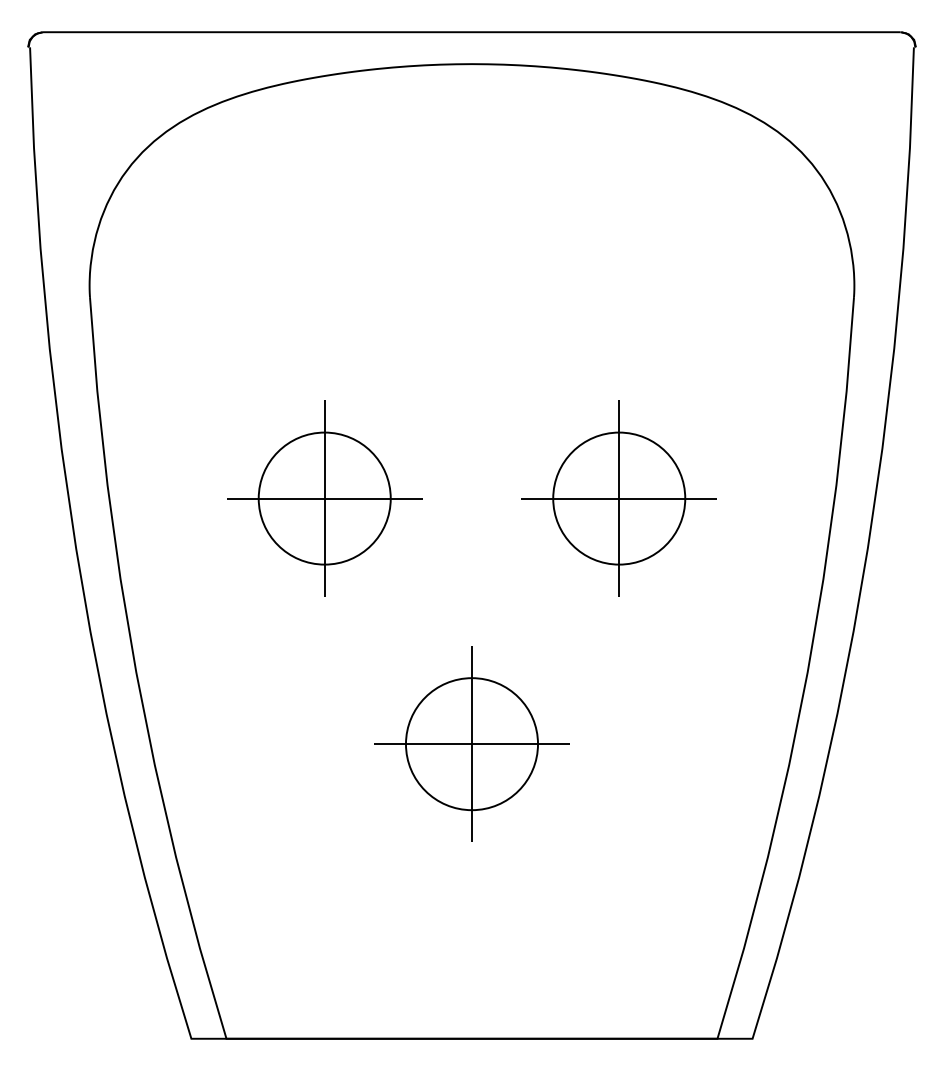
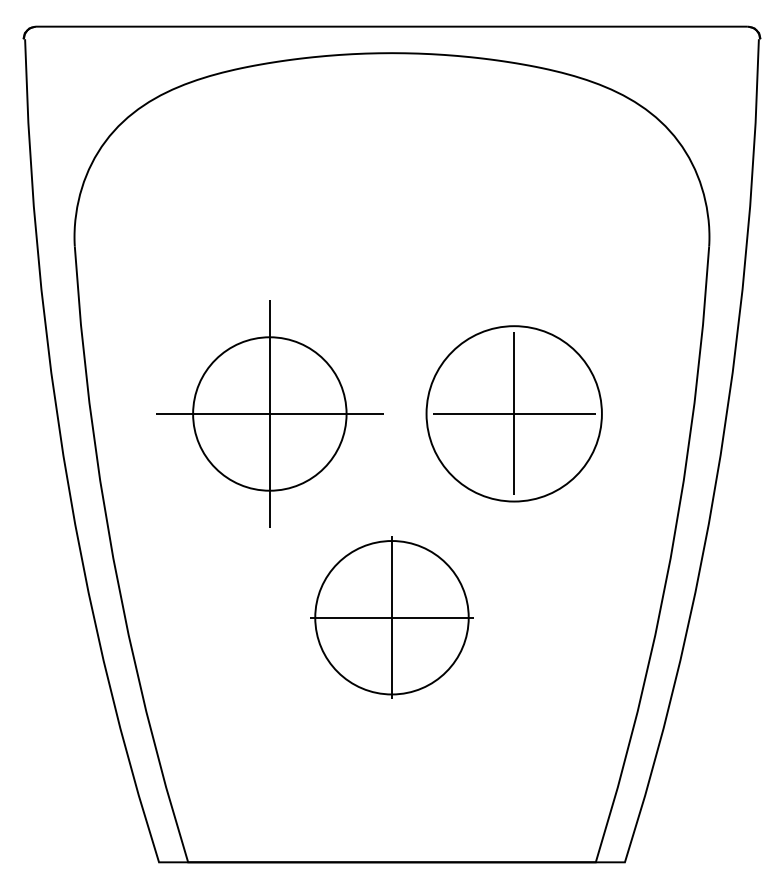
part: (324, 498) -> (269, 413), size x1.4
circle: (619, 498) -> (514, 413), size x1.6
circle: (471, 743) -> (391, 617), size x1.4

